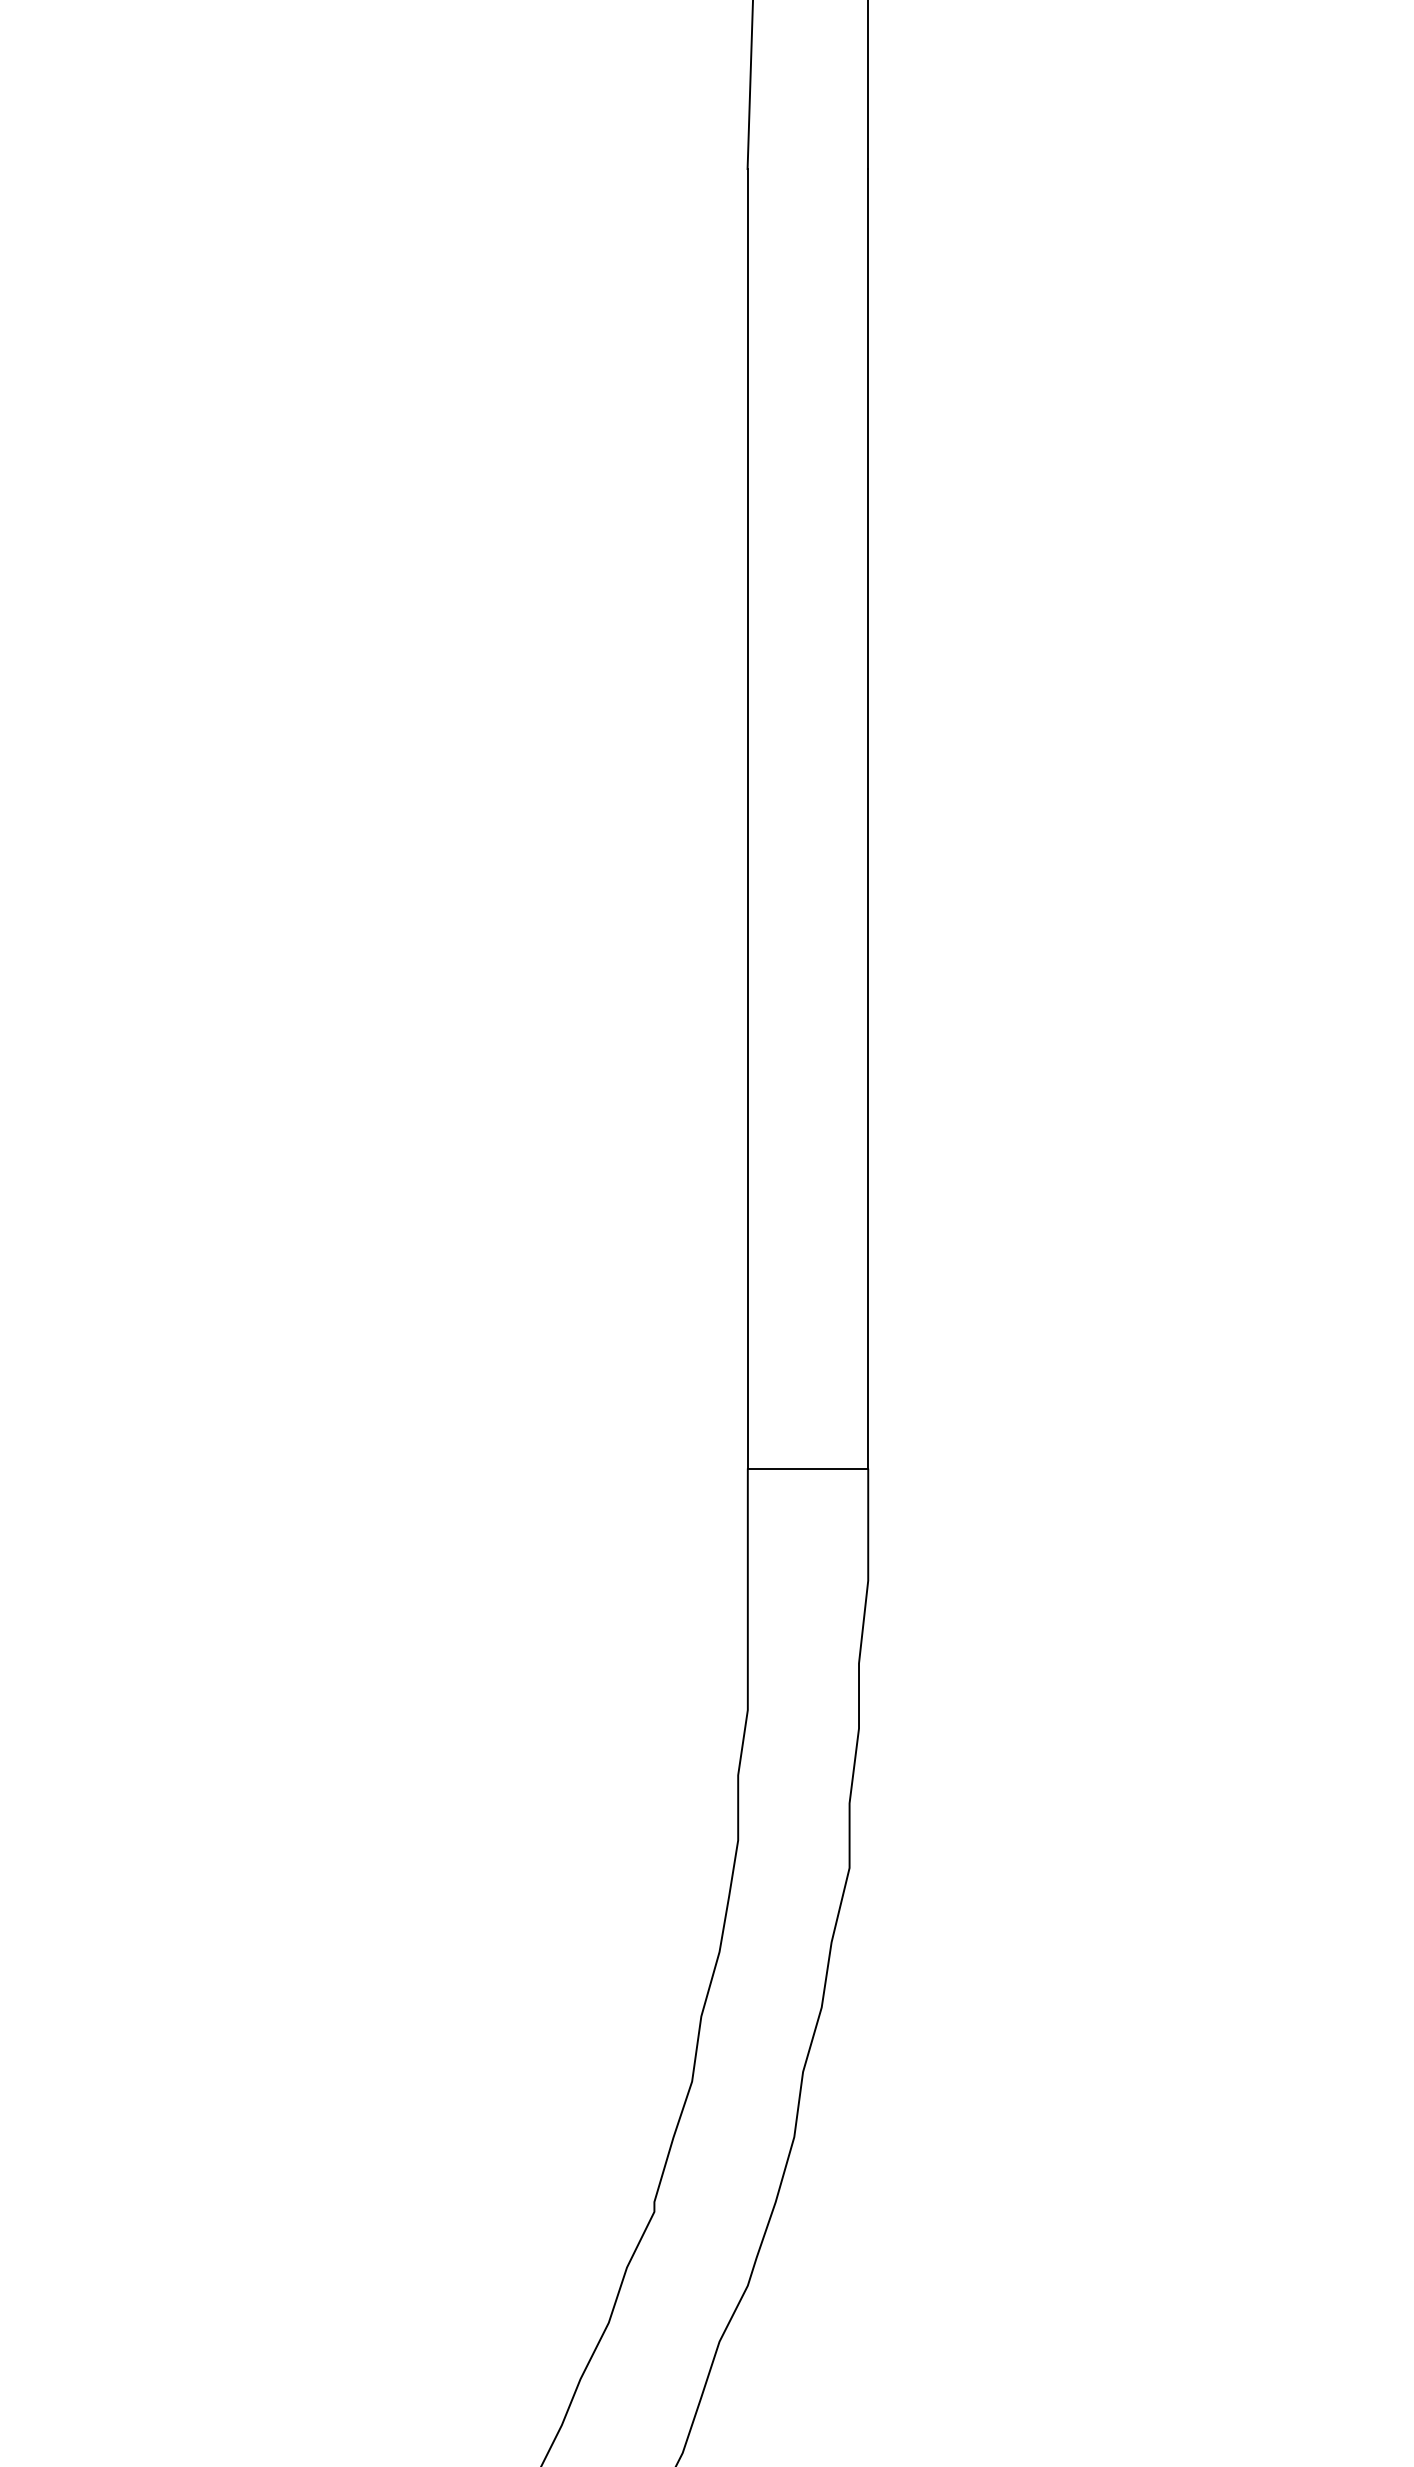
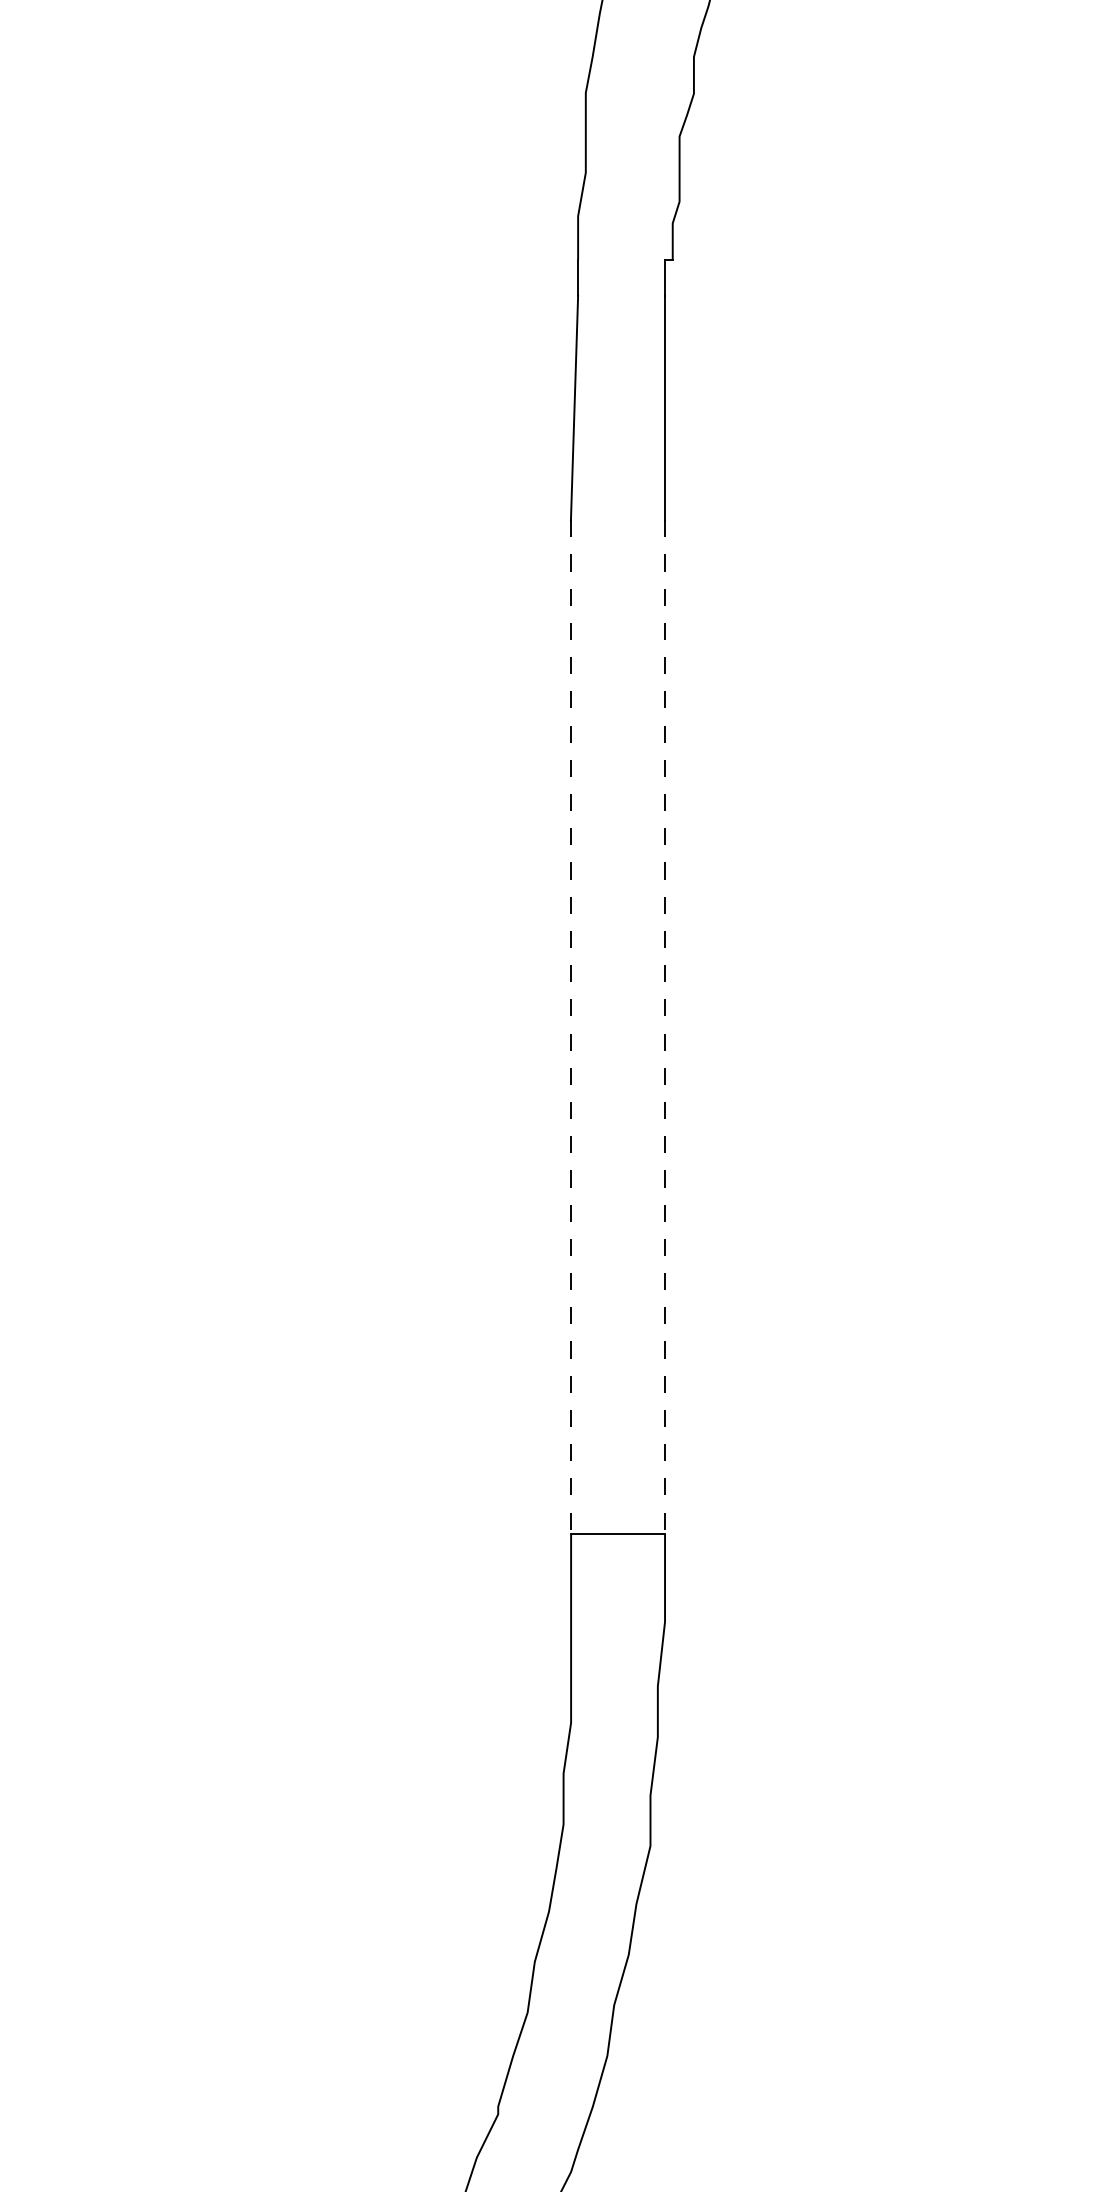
line: (748, 818) -> (571, 1027), solid -> dashed
line: (868, 818) -> (665, 1027), solid -> dashed

